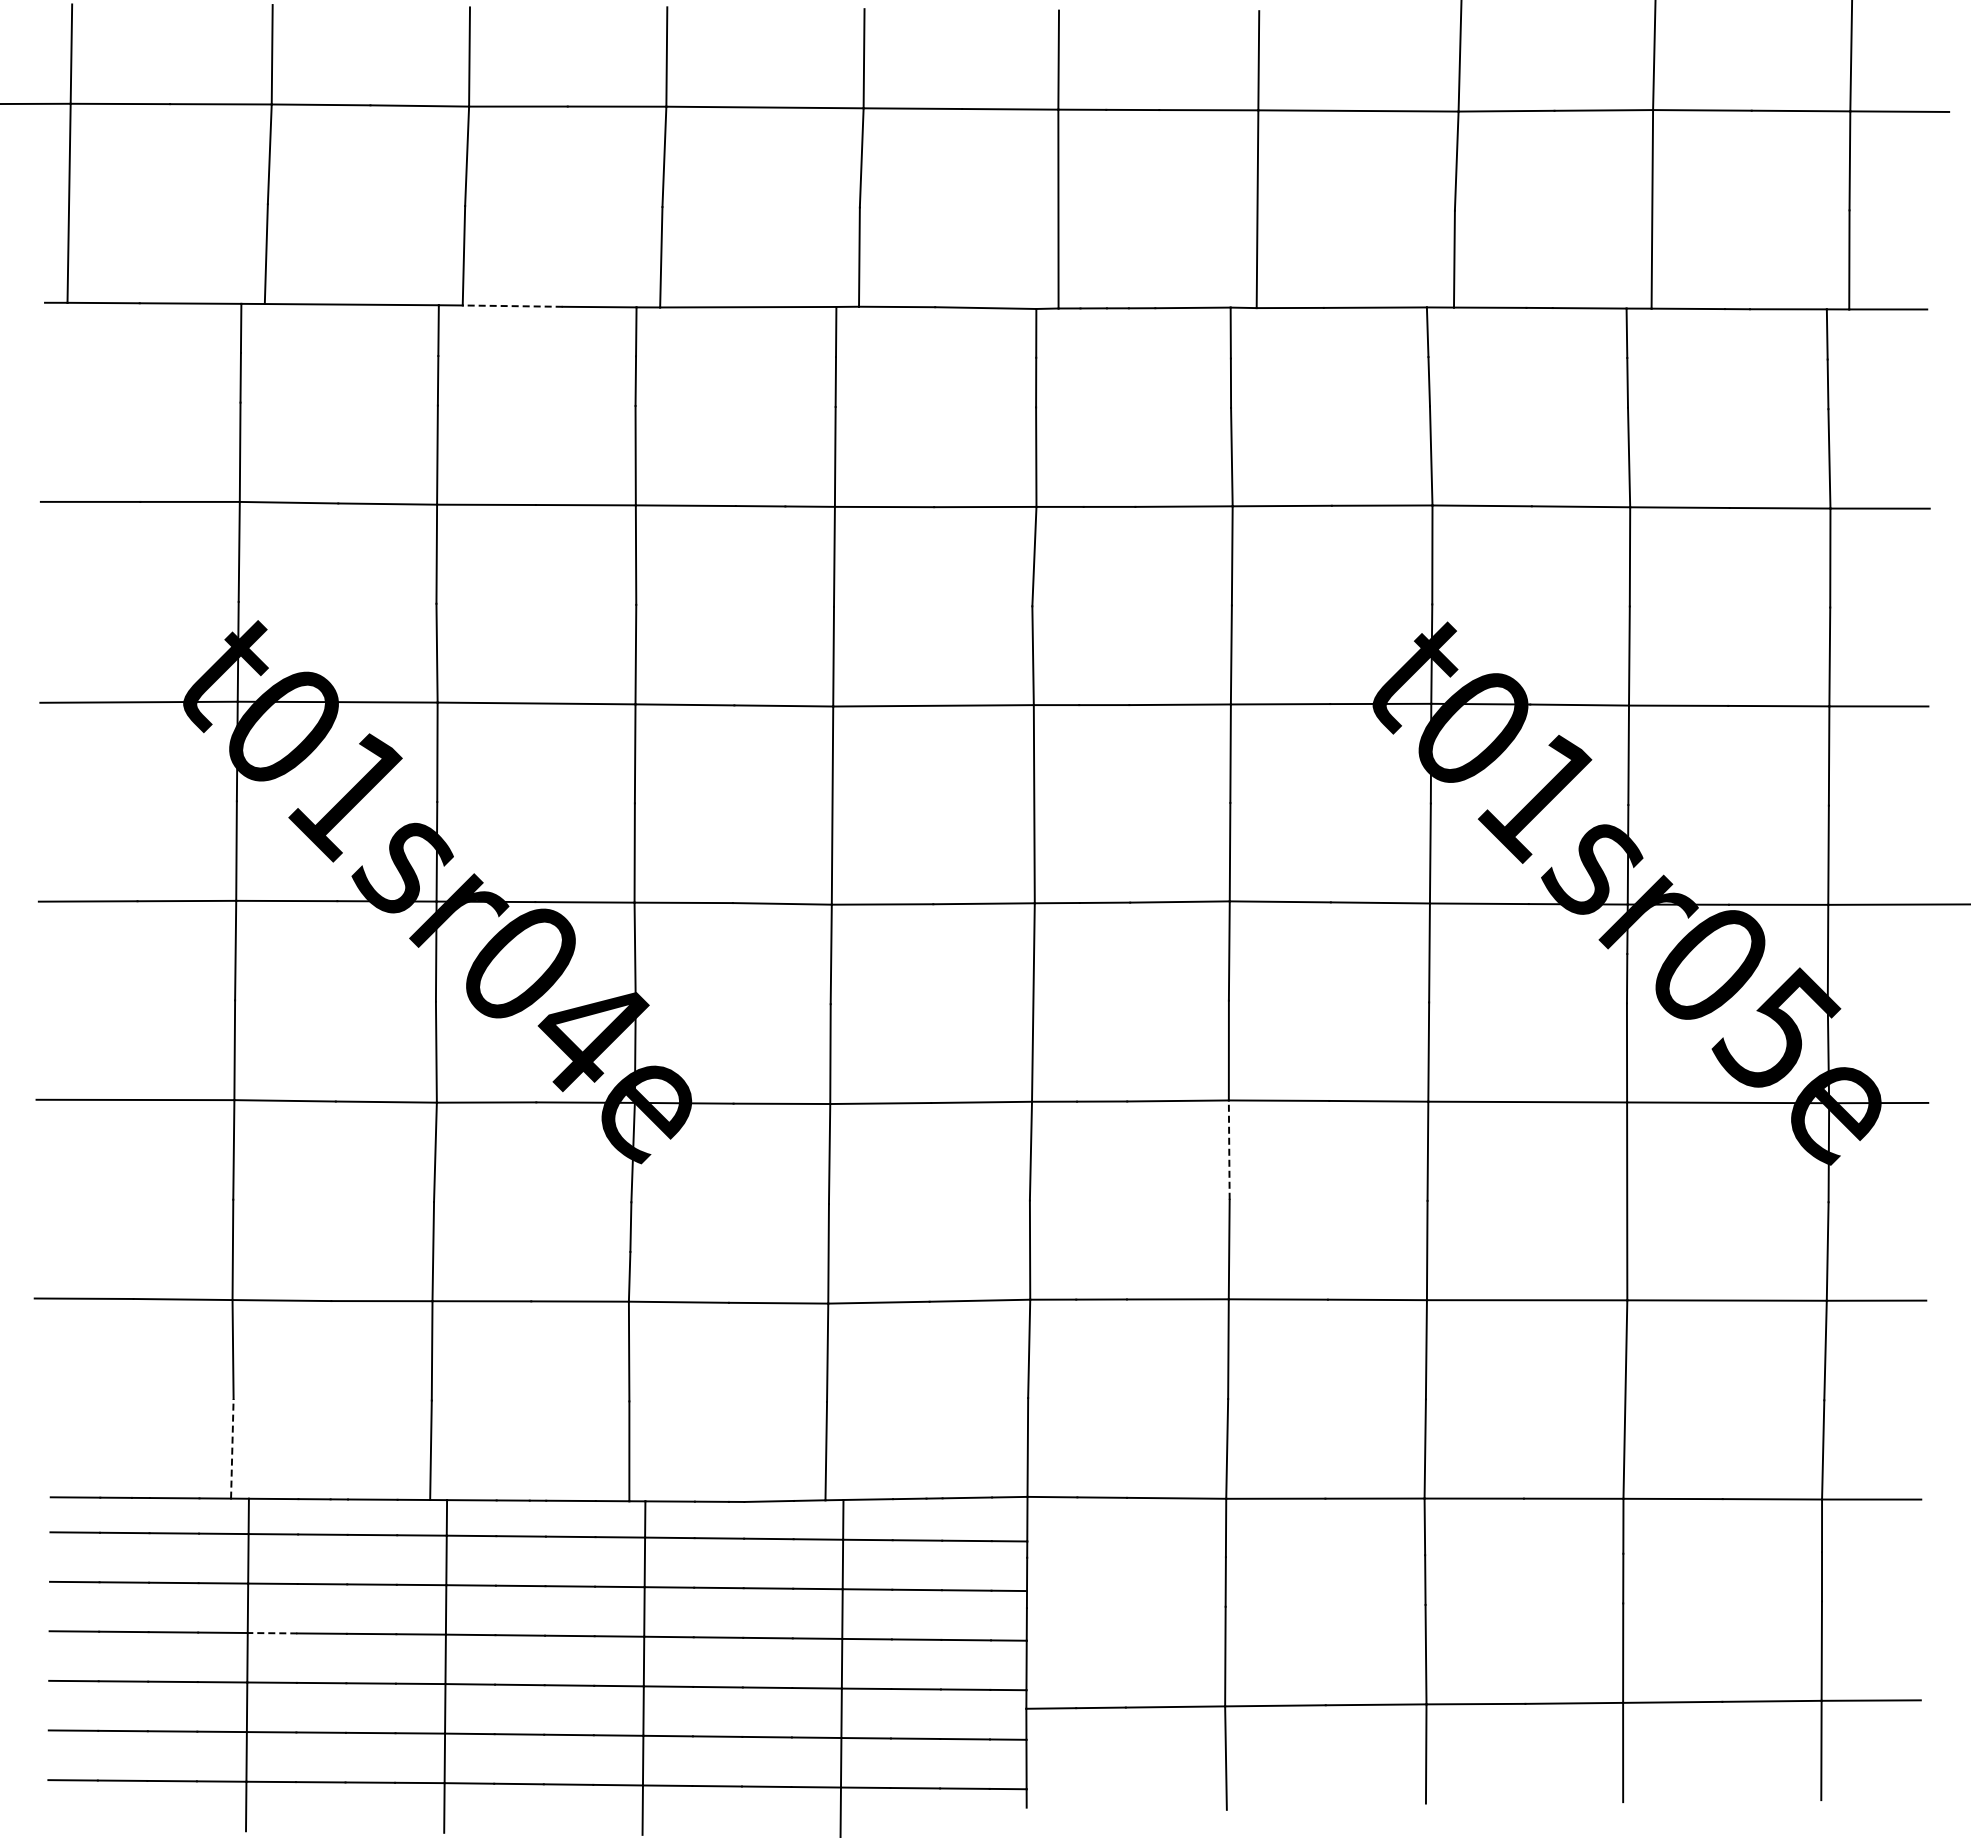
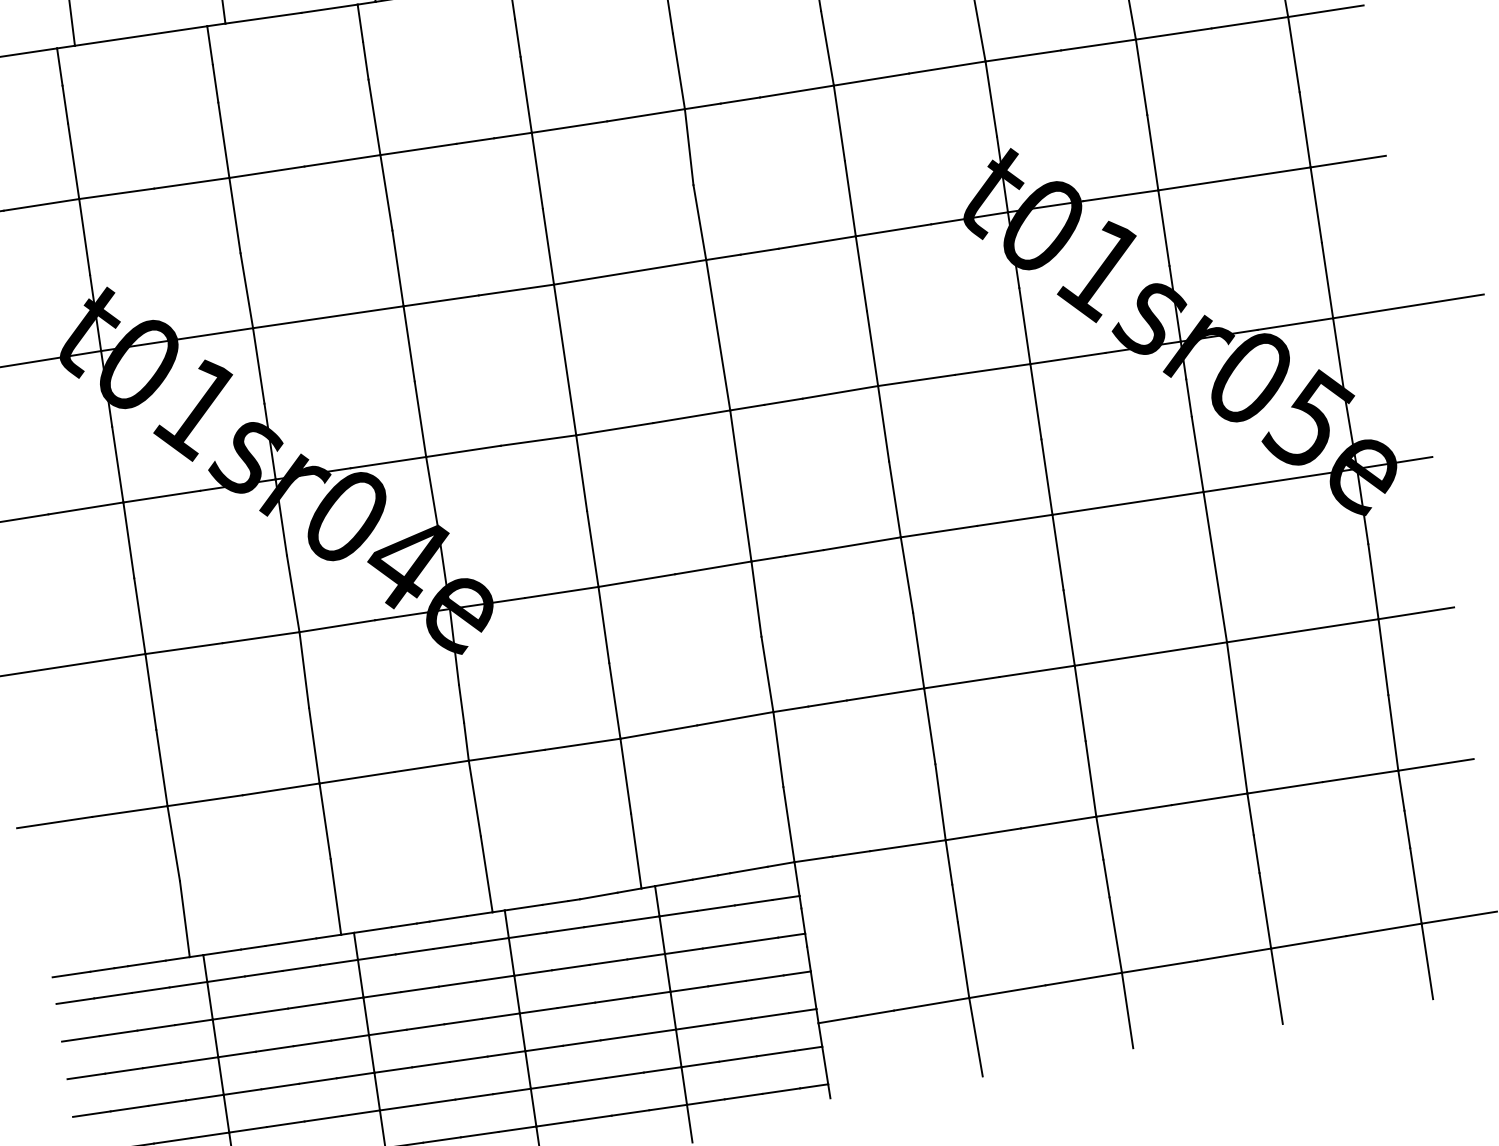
line: (512, 306) -> (263, 18), dashed -> solid
line: (1229, 1150) -> (907, 575), dashed -> solid
line: (232, 1448) -> (184, 918), dashed -> solid
line: (272, 1633) -> (237, 1054), dashed -> solid

